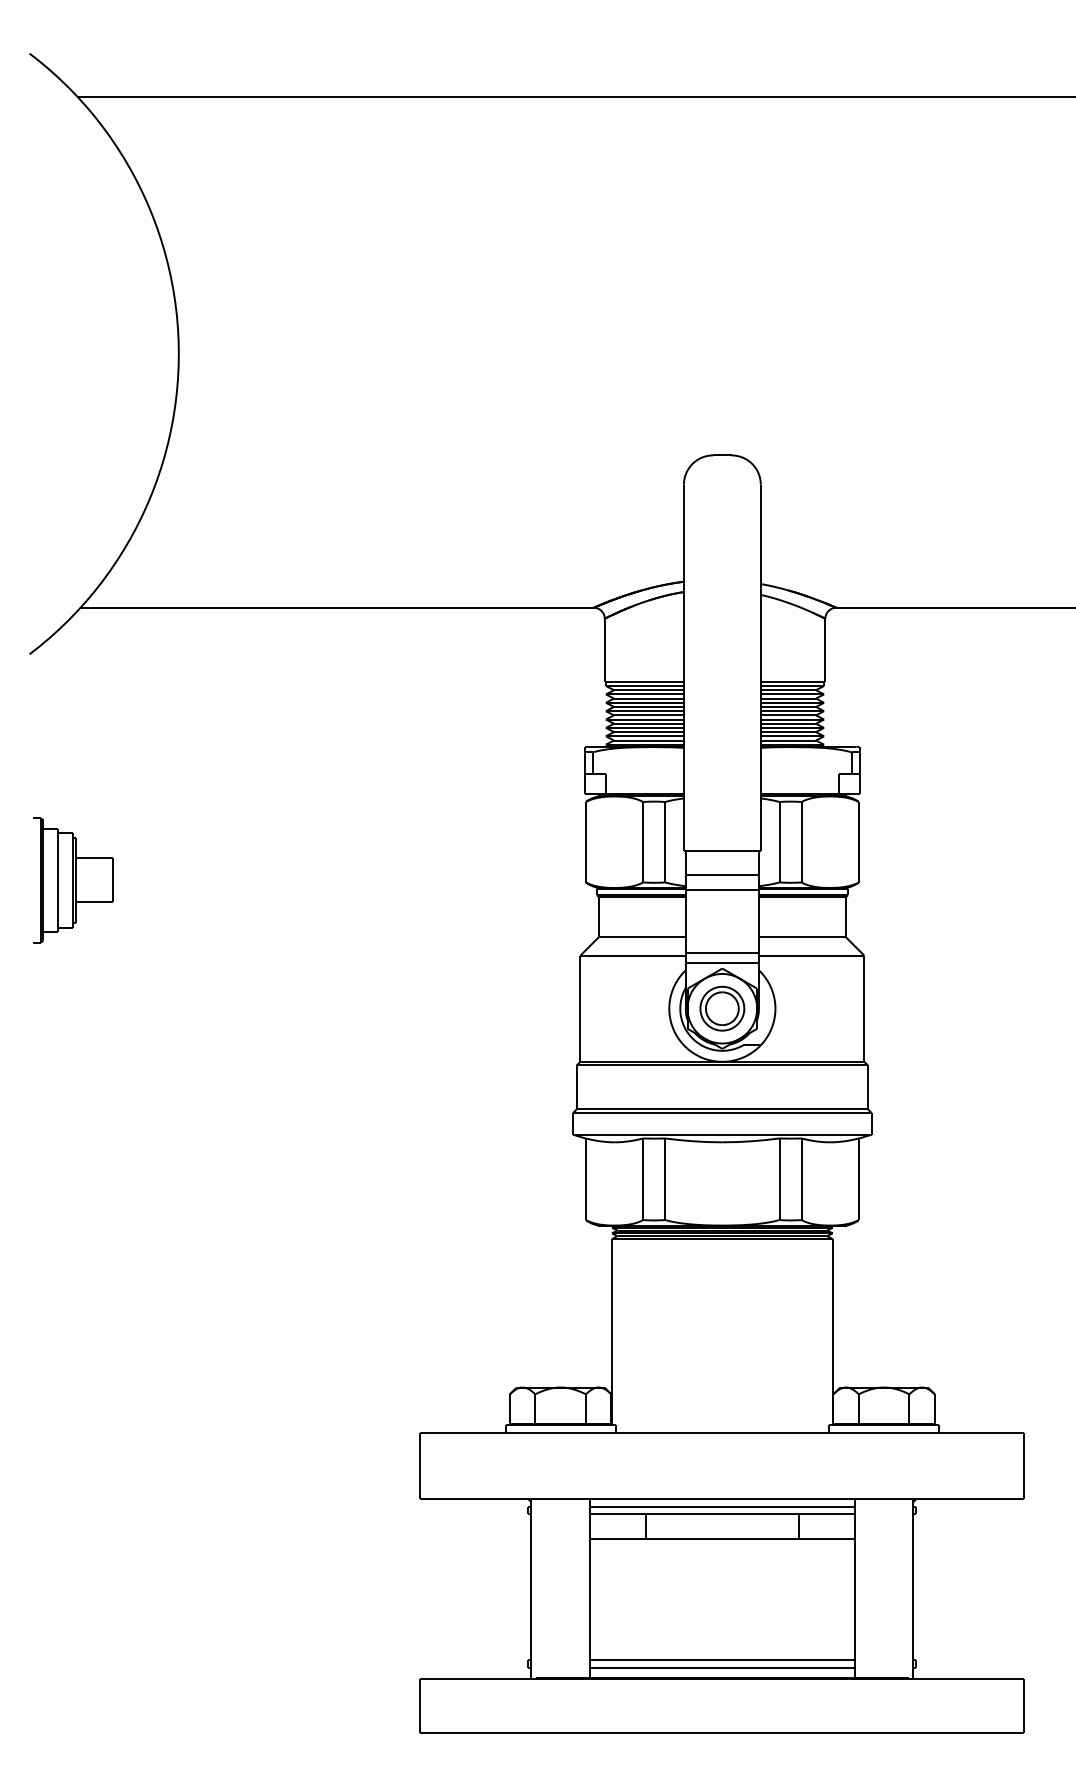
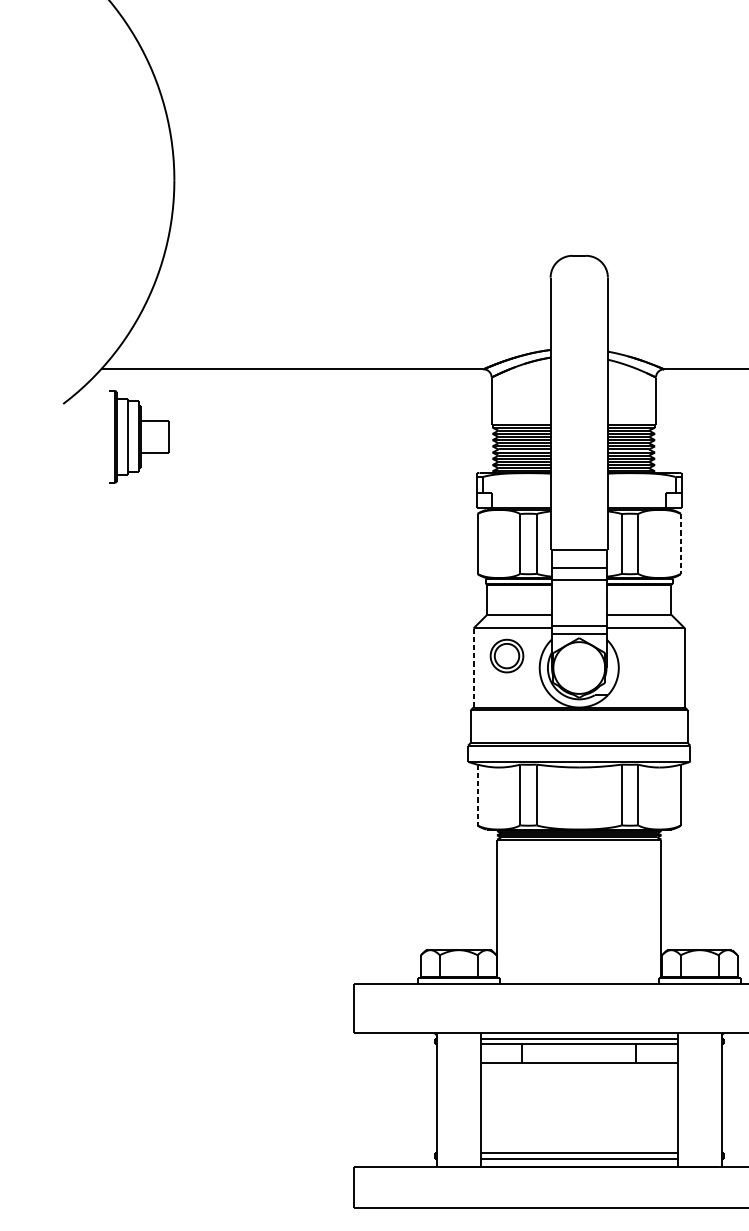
line: (858, 842) -> (680, 544), solid -> dashed
part: (73, 880) -> (139, 436), moved
line: (580, 1008) -> (473, 667), solid -> dashed
part: (722, 1008) -> (507, 655), moved
line: (586, 1179) -> (478, 795), solid -> dashed

